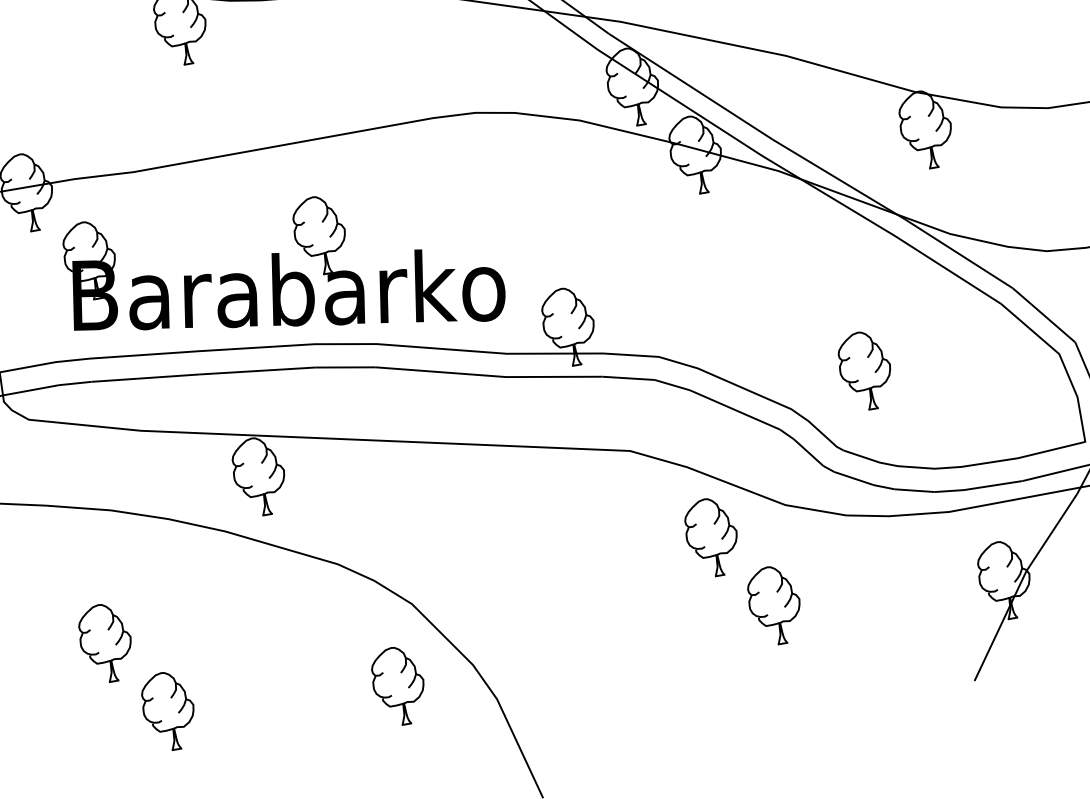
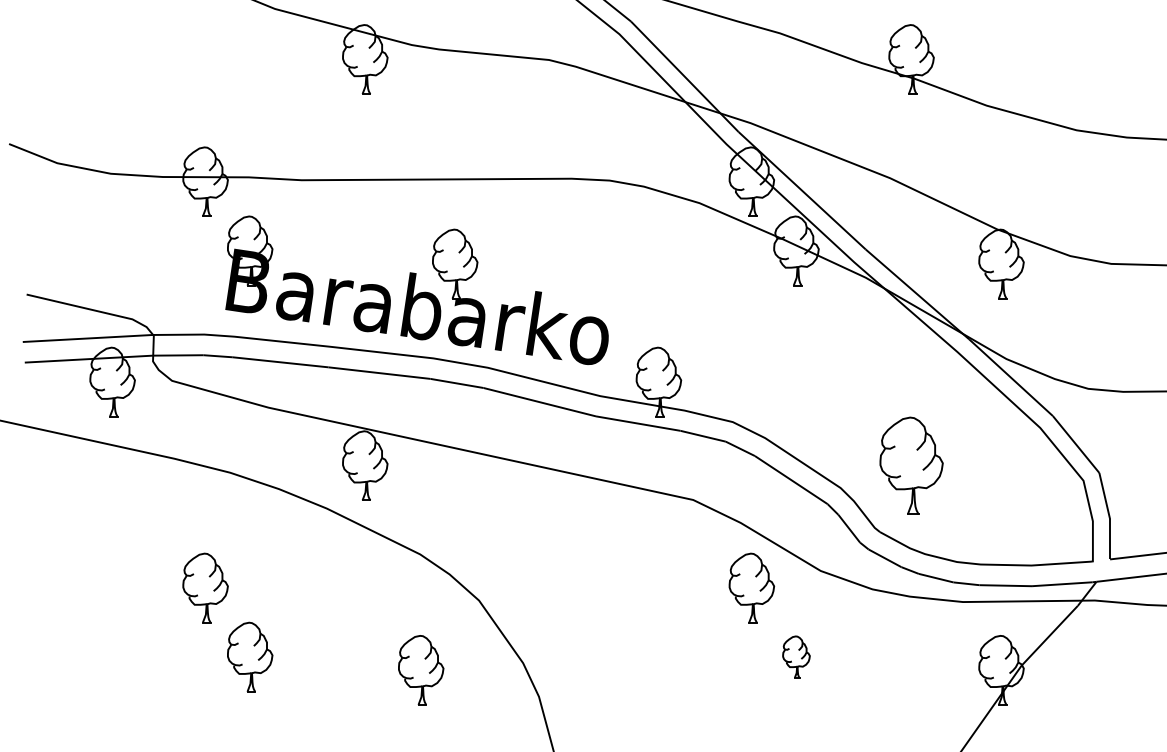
part: (865, 370) -> (911, 465), size x1.4
part: (774, 604) -> (796, 656), size x0.6
part: (399, 686) -> (421, 670), moved

